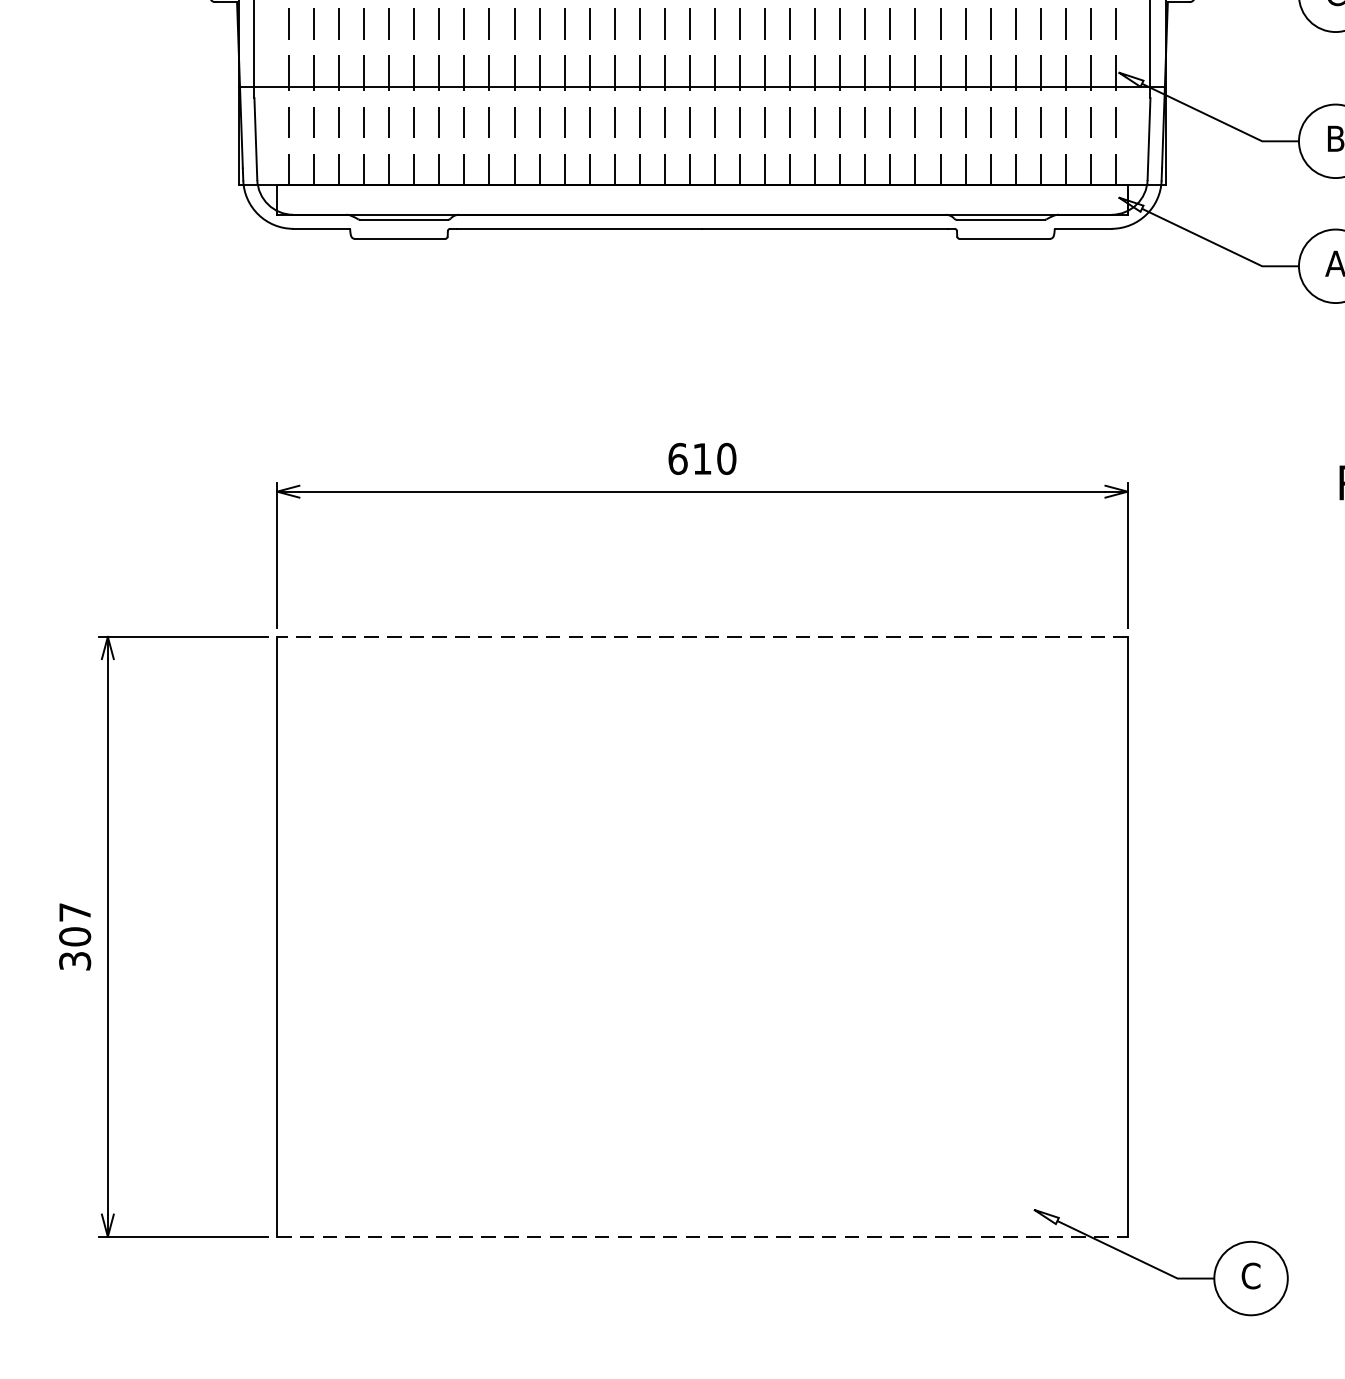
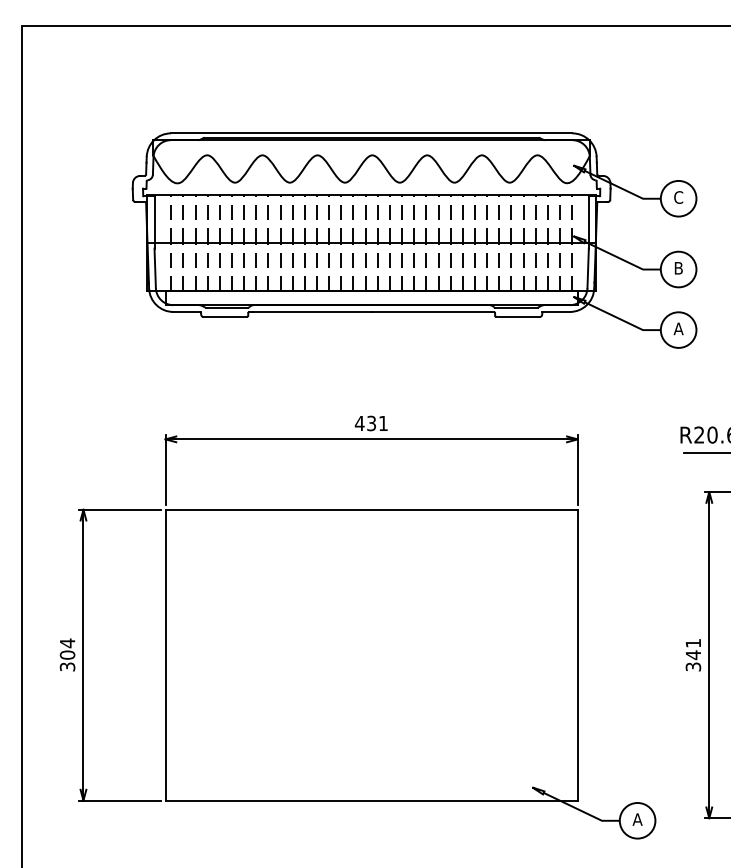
text: (702, 458) -> (371, 423), 610 -> 431
line: (702, 636) -> (371, 509), dashed -> solid
text: (74, 912) -> (67, 643), 307 -> 304
line: (704, 1236) -> (372, 800), dashed -> solid
text: (1250, 1275) -> (637, 819), C -> A

